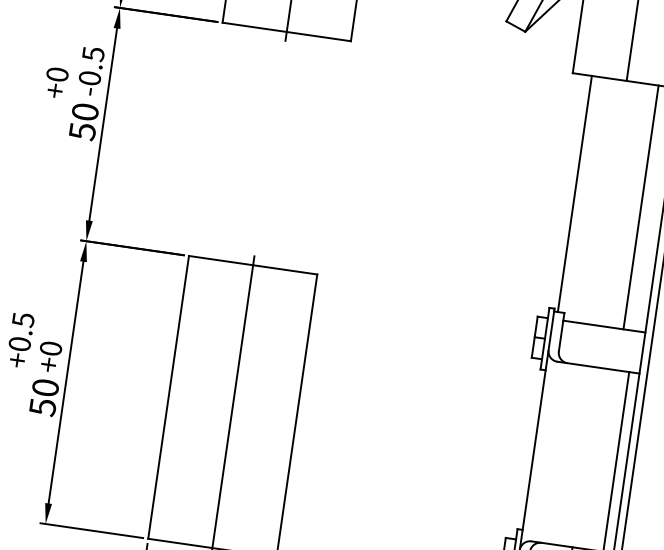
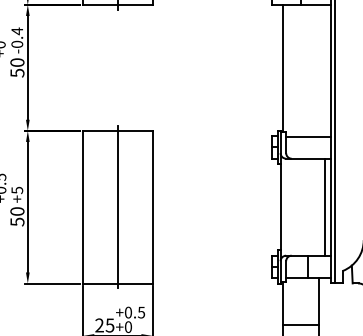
text: (93, 54) -> (17, 31), -0.5 -> -0.4
line: (640, 207) -> (318, 70), removed
text: (51, 348) -> (17, 190), +0 -> +5

